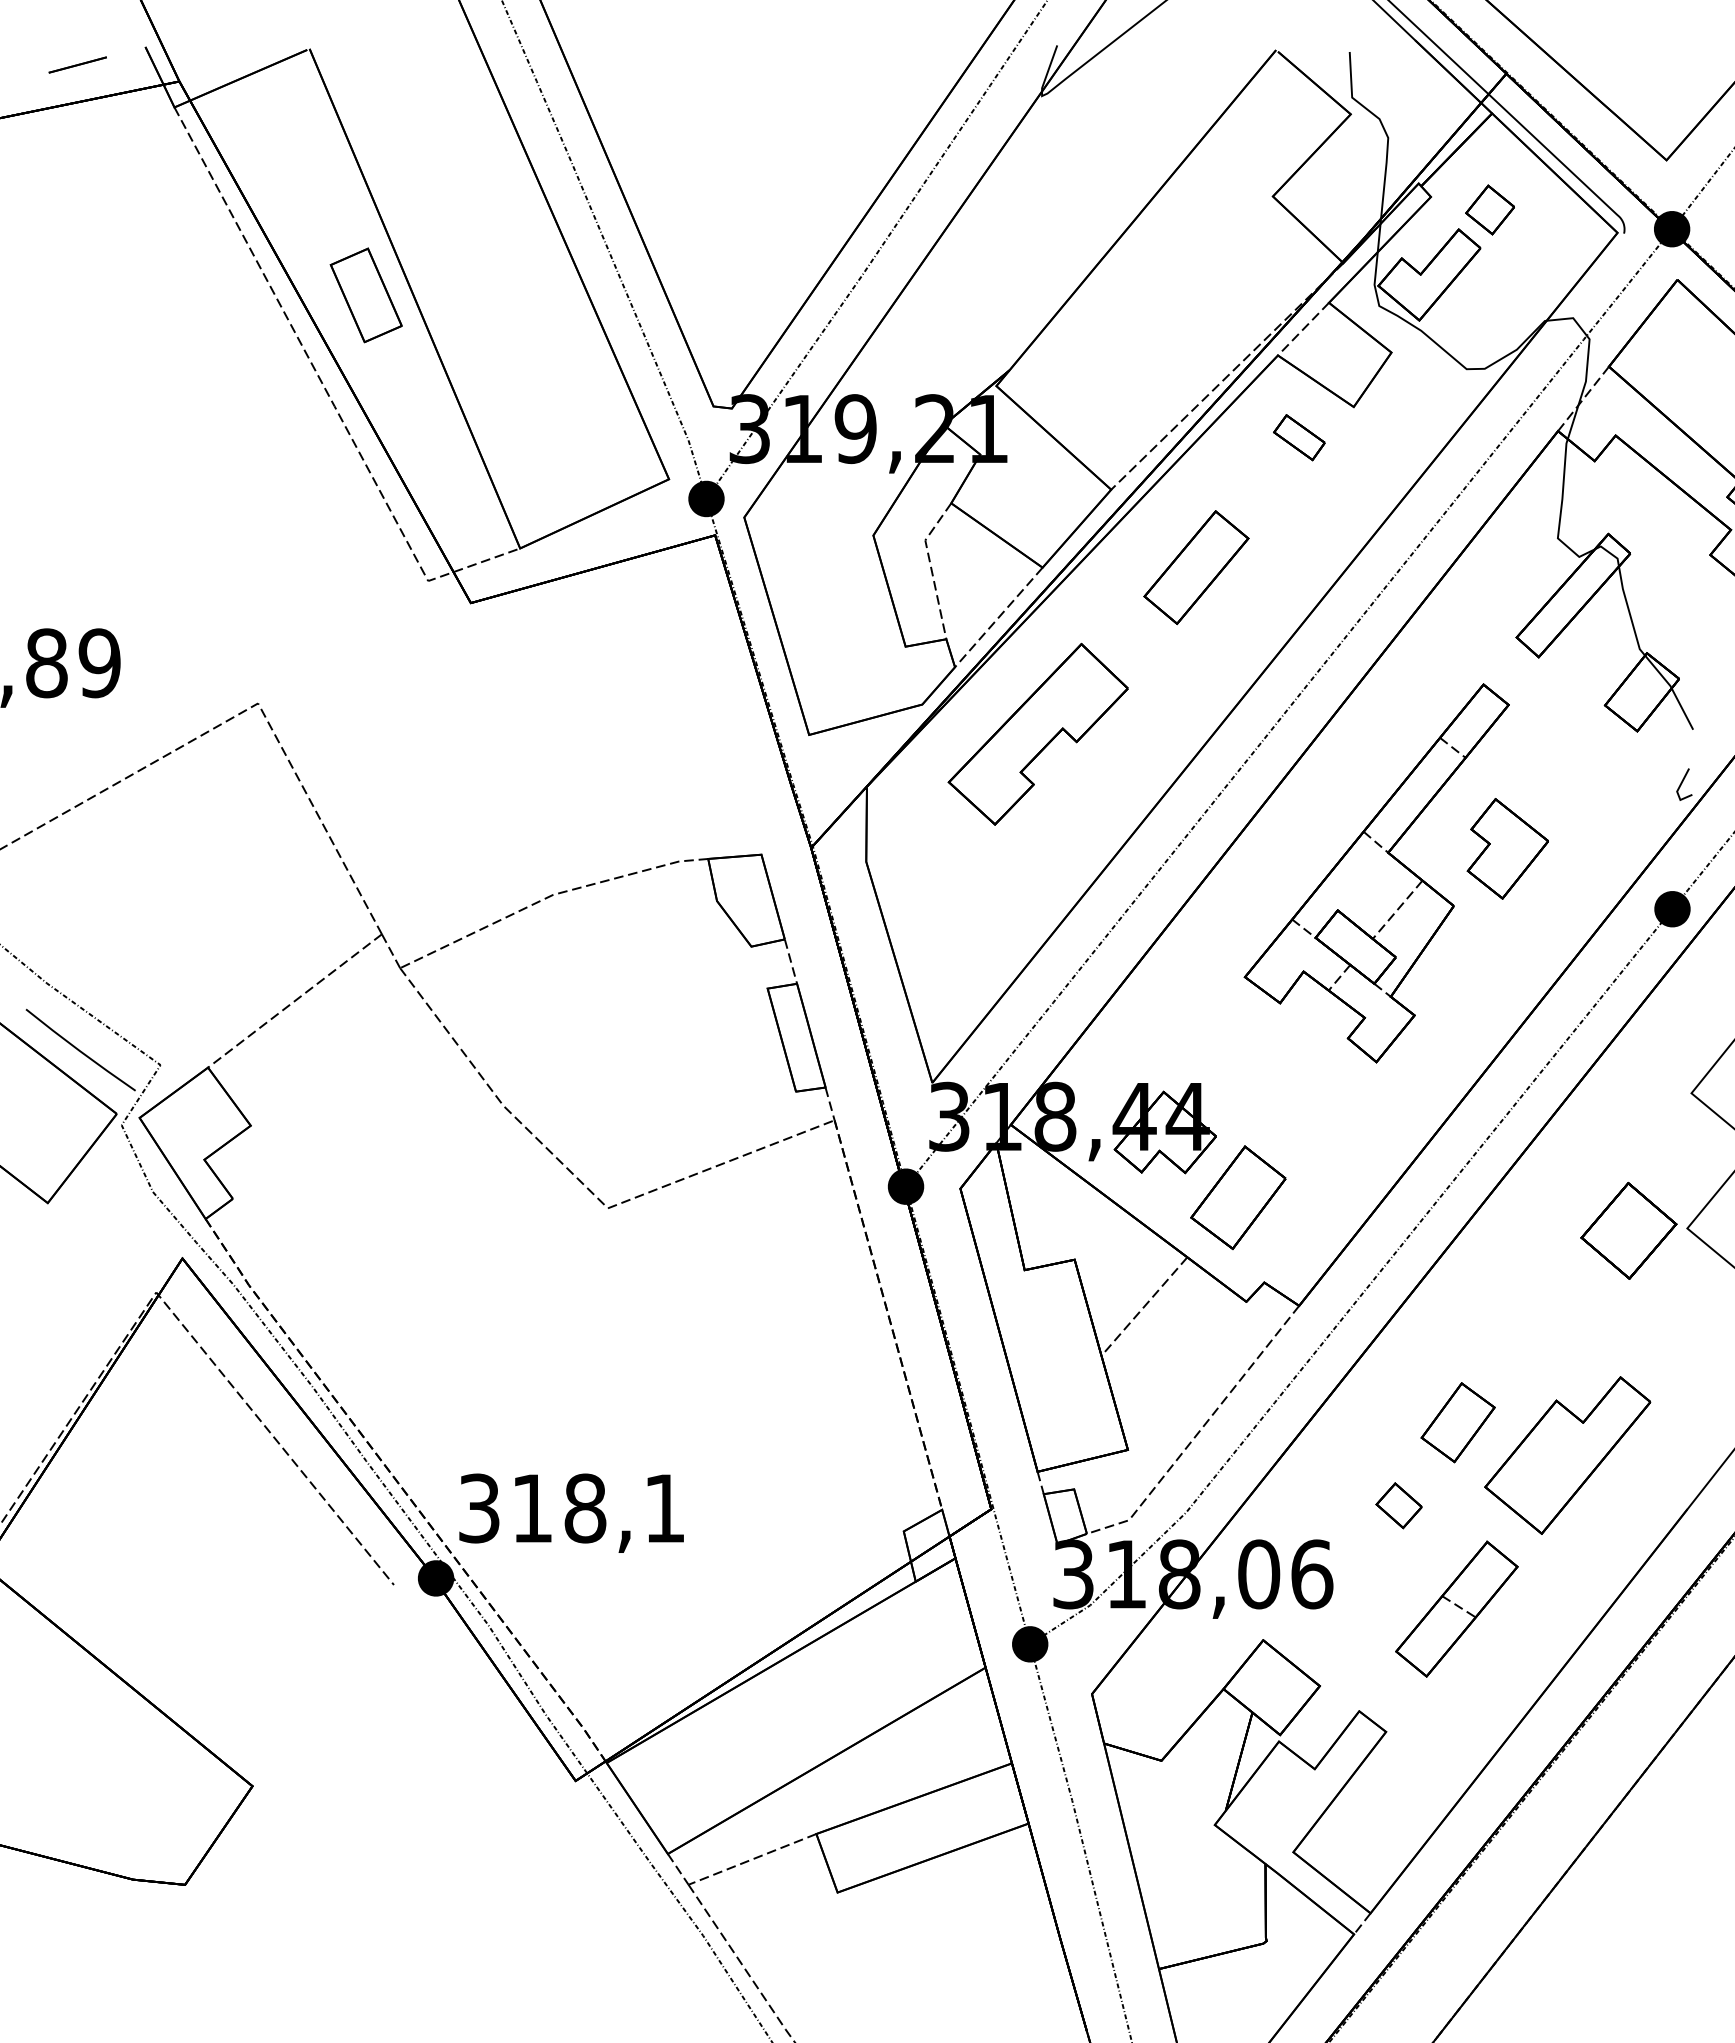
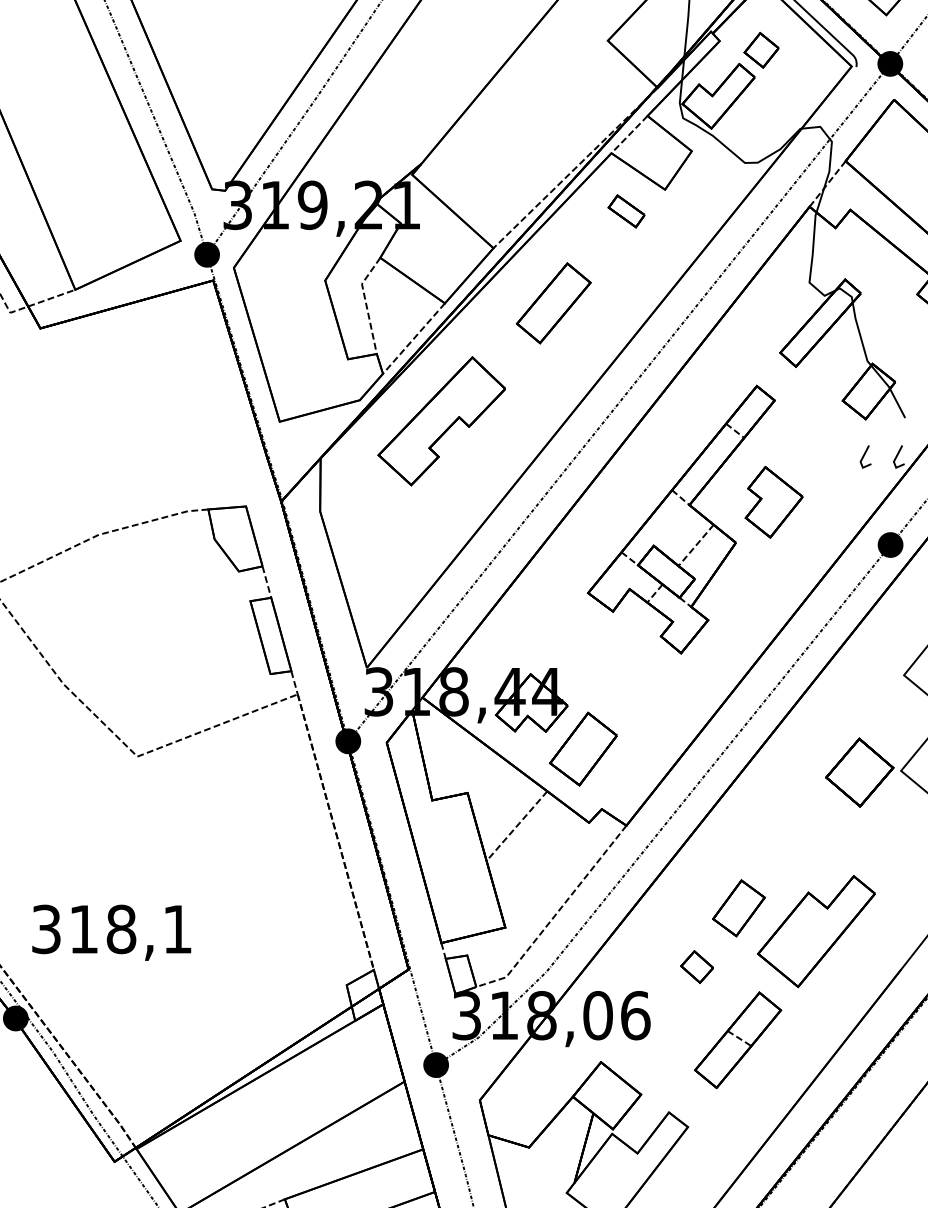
line: (1635, 783) -> (864, 456), added
text: (571, 1512) -> (111, 932), moved

